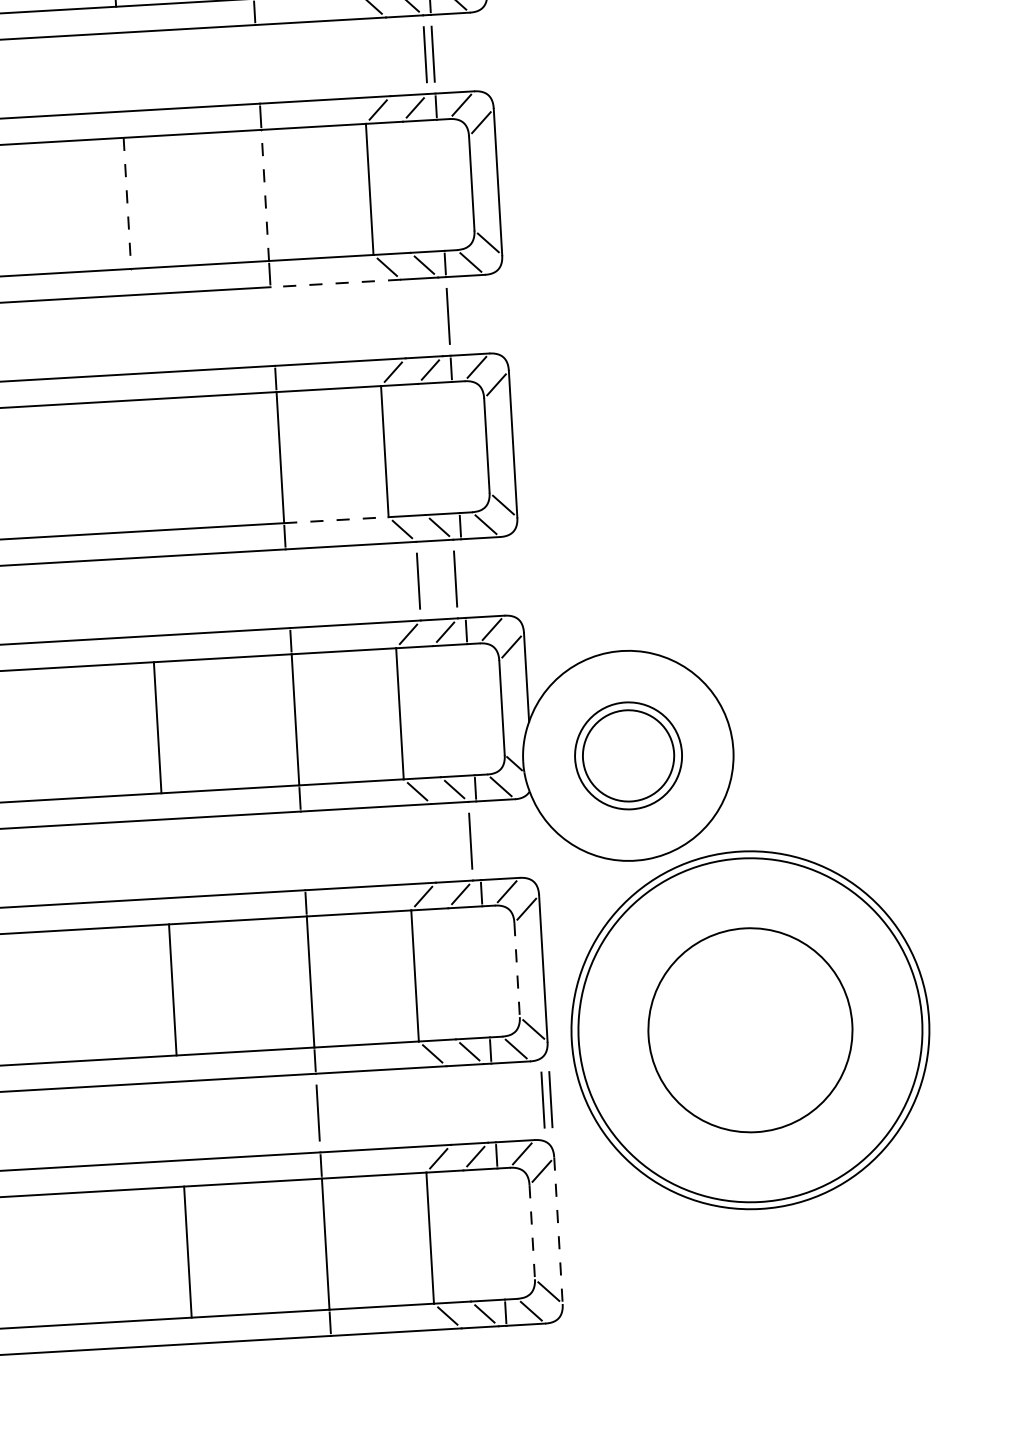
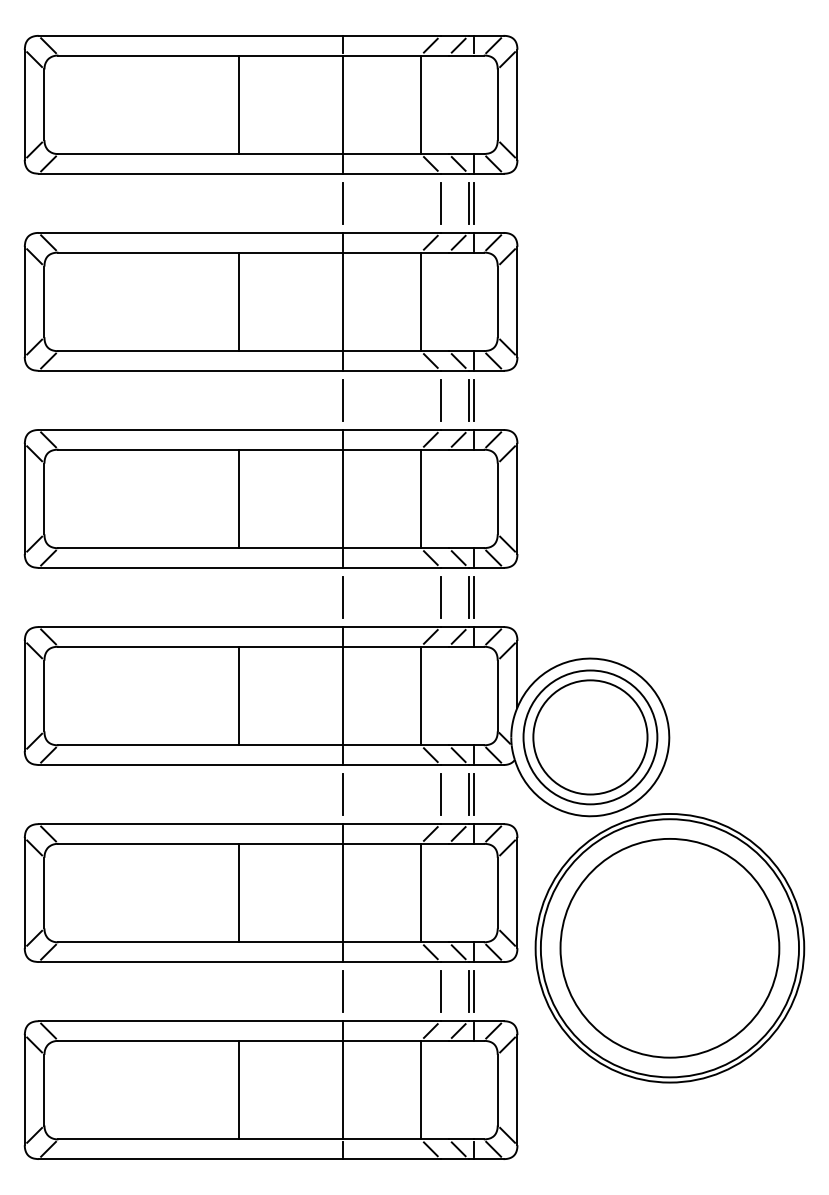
line: (388, 57) -> (440, 203), added
line: (257, 64) -> (342, 203), added
line: (265, 194) -> (342, 301), dashed -> solid
line: (126, 204) -> (238, 302), dashed -> solid
line: (335, 282) -> (391, 370), dashed -> solid
line: (440, 316) -> (468, 400), added
line: (403, 319) -> (440, 400), added
line: (272, 326) -> (342, 400), added
line: (141, 464) -> (238, 498), added
line: (337, 520) -> (382, 548), dashed -> solid
line: (463, 578) -> (474, 597), added
line: (287, 588) -> (342, 597), added
part: (628, 755) -> (590, 737), size x1.67
line: (478, 840) -> (474, 794), added
line: (433, 843) -> (440, 794), added
line: (303, 850) -> (342, 794), added
line: (516, 970) -> (497, 893), dashed -> solid
circle: (749, 1029) -> (669, 947), size x1.43
part: (546, 1099) -> (471, 991), moved
line: (448, 1105) -> (440, 991), added
line: (558, 1231) -> (517, 1090), dashed -> solid
line: (531, 1232) -> (497, 1090), dashed -> solid

